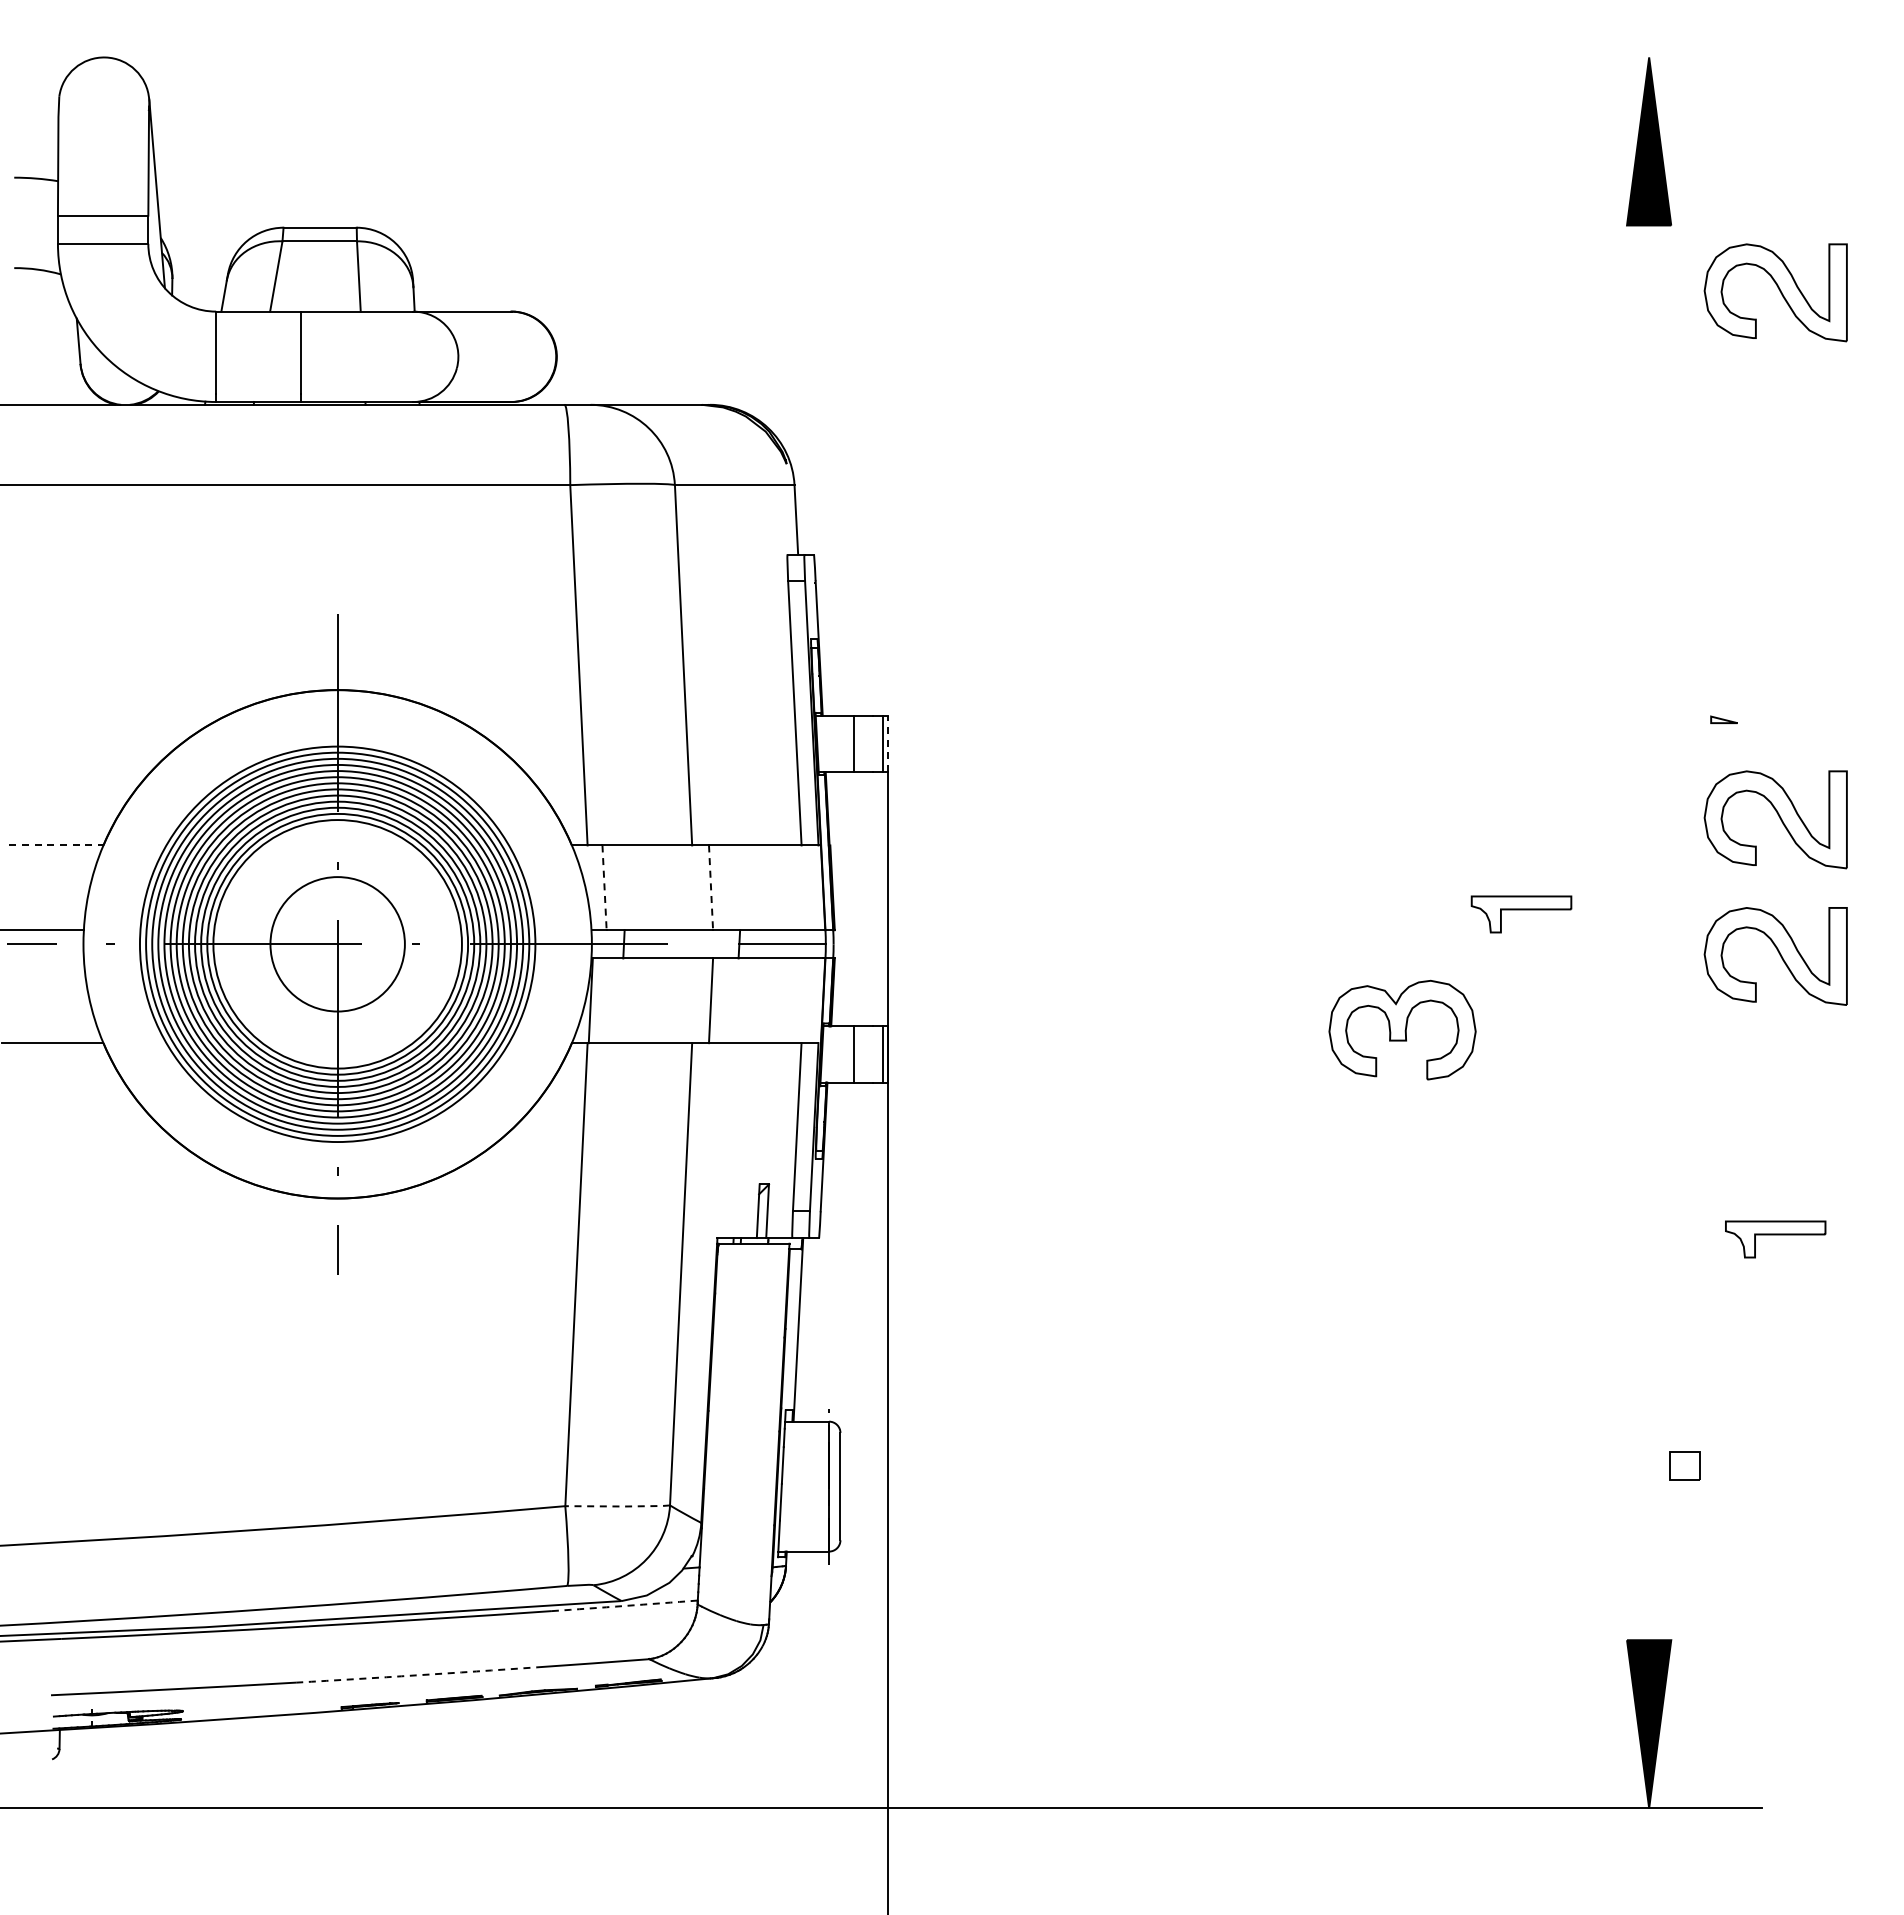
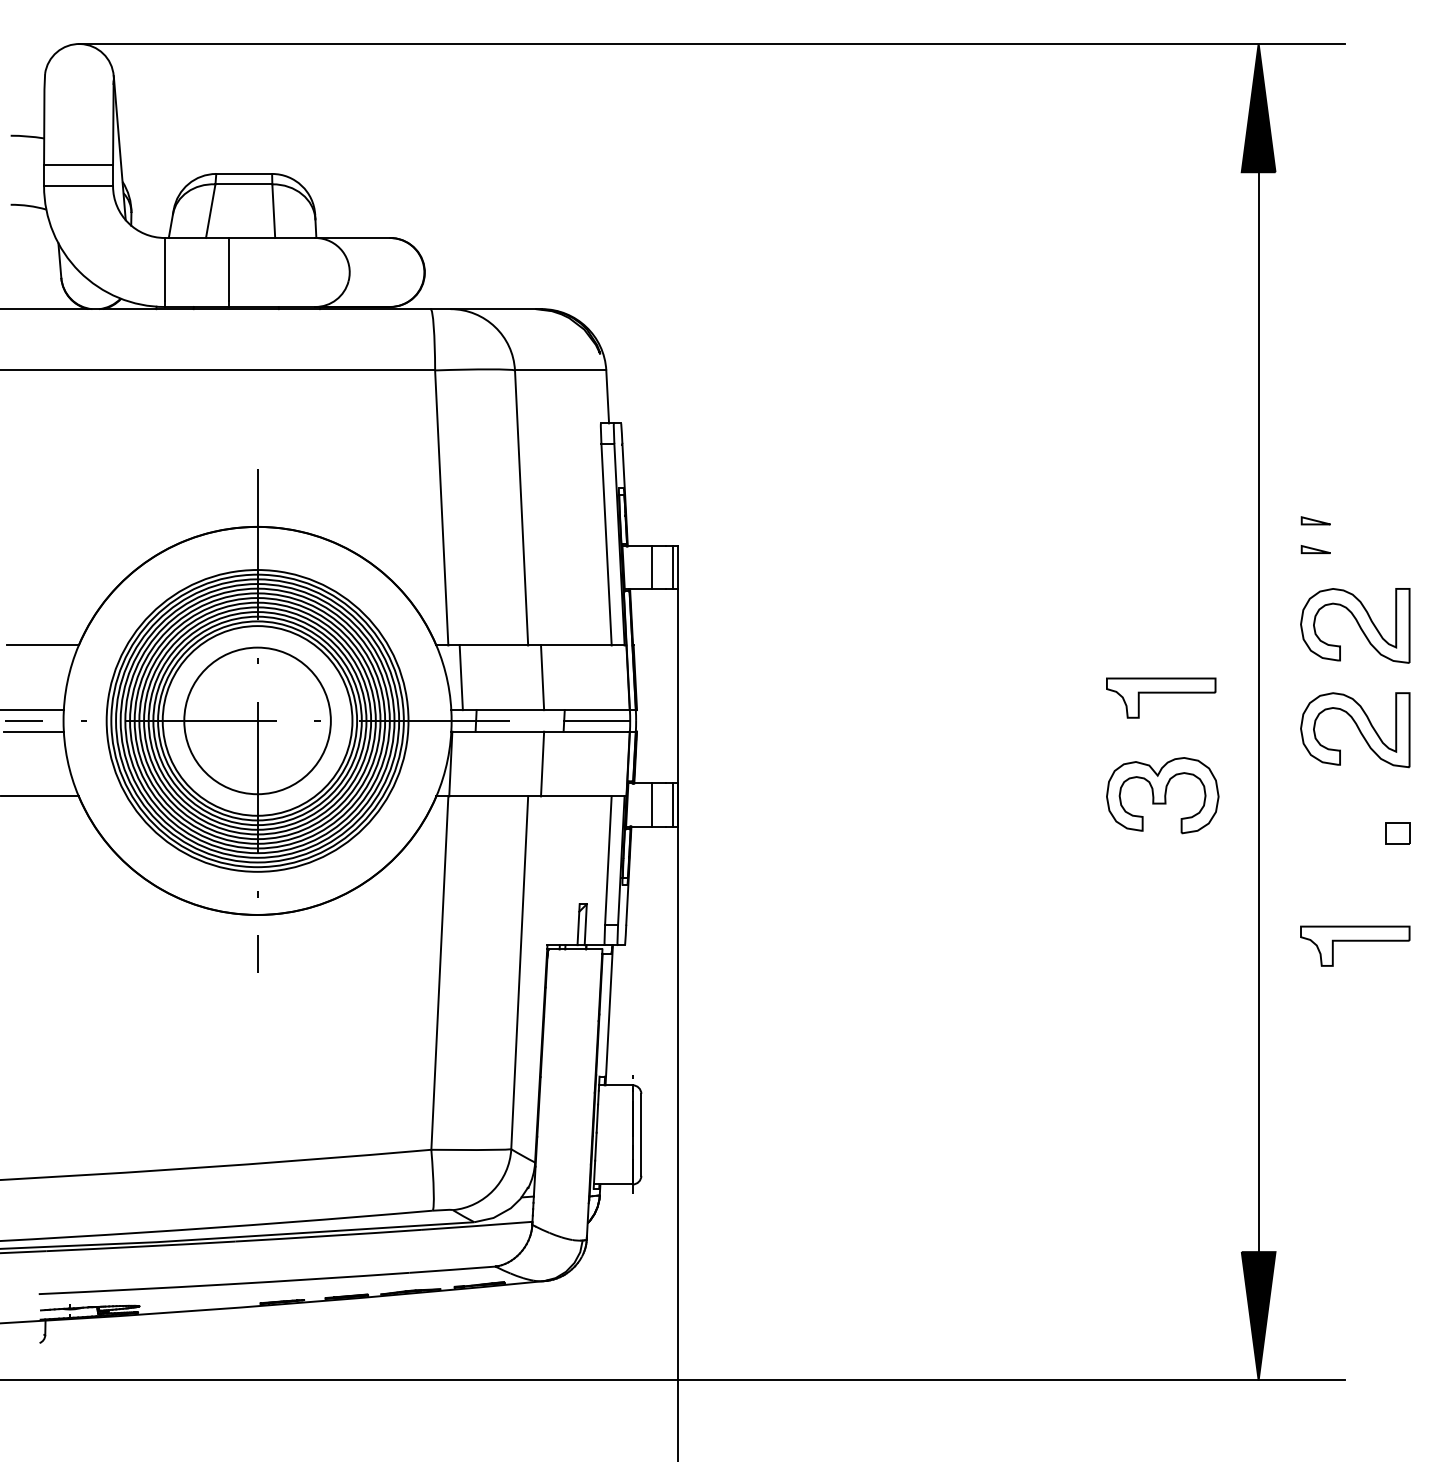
line: (933, 57) -> (712, 44), added
part: (1775, 292) -> (1355, 223), removed
part: (1723, 681) -> (1315, 520), added
part: (1723, 719) -> (1315, 549), size x1.43
line: (888, 743) -> (678, 567), dashed -> solid
line: (56, 845) -> (42, 645), dashed -> solid
line: (604, 888) -> (461, 678), dashed -> solid
line: (711, 888) -> (542, 678), dashed -> solid
part: (1521, 914) -> (1161, 698), size x1.43
line: (1649, 932) -> (1258, 711), added
circle: (337, 944) -> (257, 721), size x1.43
line: (44, 958) -> (33, 731), added
part: (1402, 1029) -> (1162, 795), moved
part: (1775, 1239) -> (1355, 946), size x1.43
part: (1684, 1465) -> (1397, 833), moved
line: (619, 1506) -> (472, 1150), dashed -> solid
arc: (624, 1605) -> (476, 1225), dashed -> solid
arc: (416, 1675) -> (317, 1279), dashed -> solid

